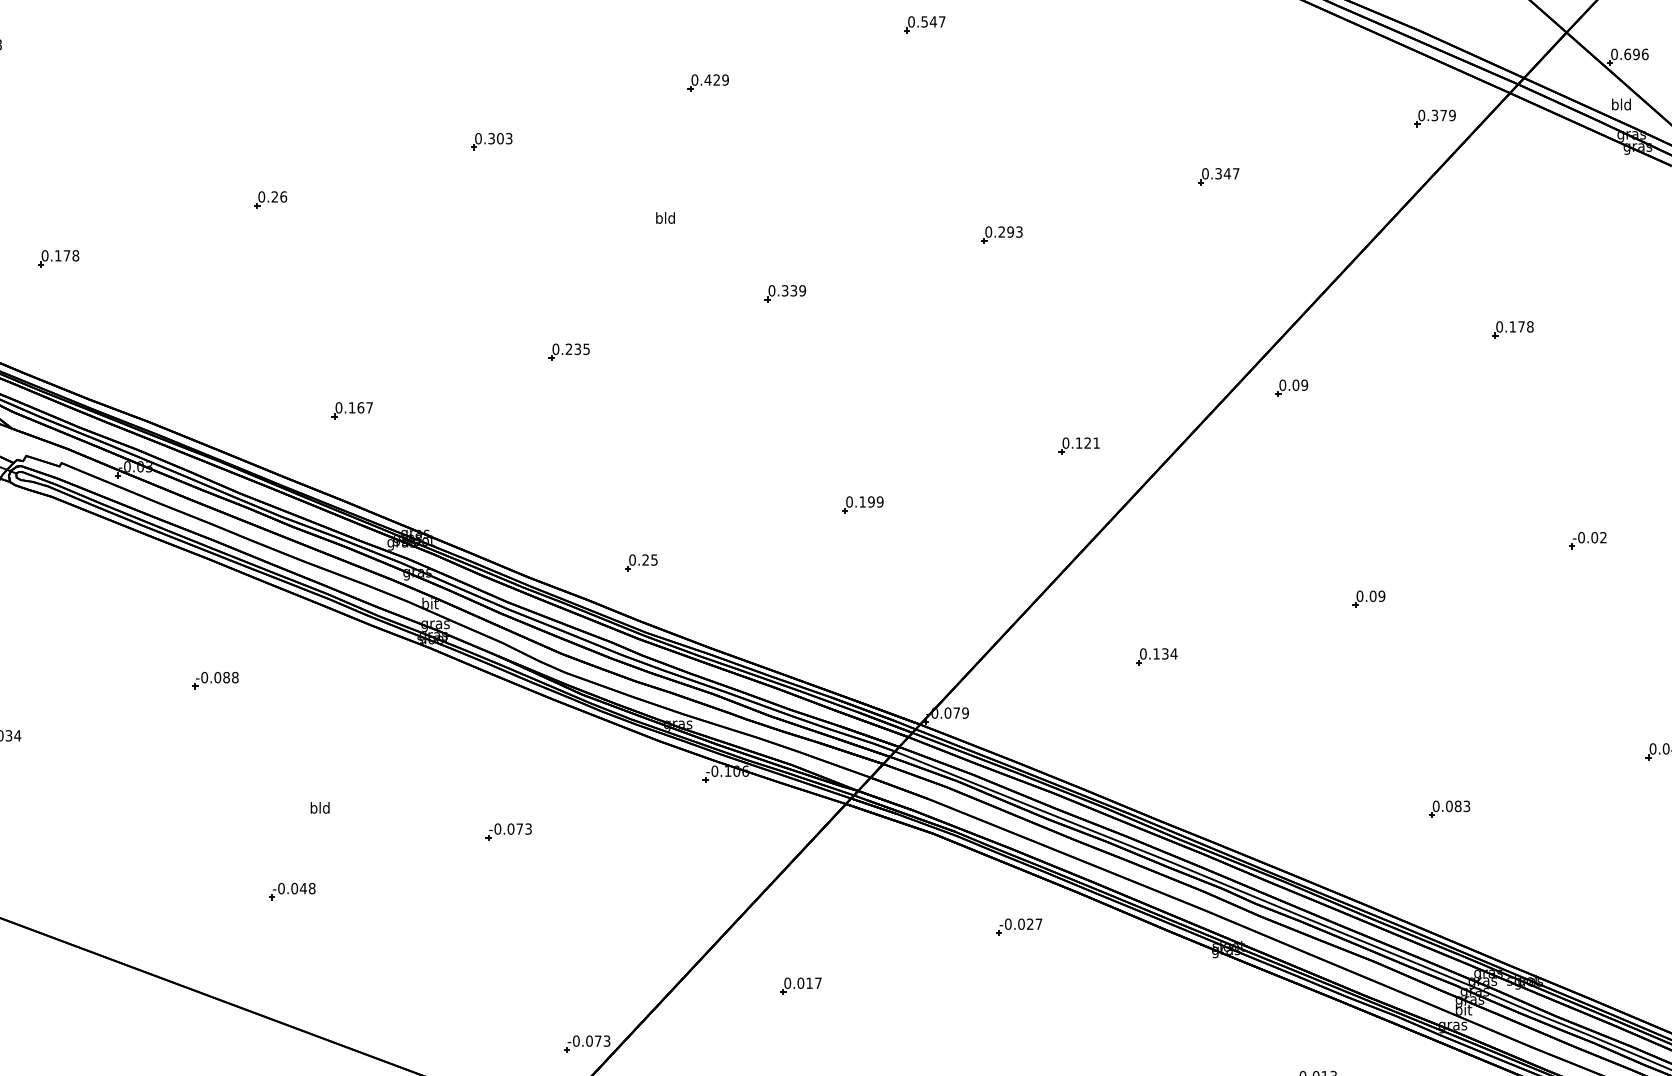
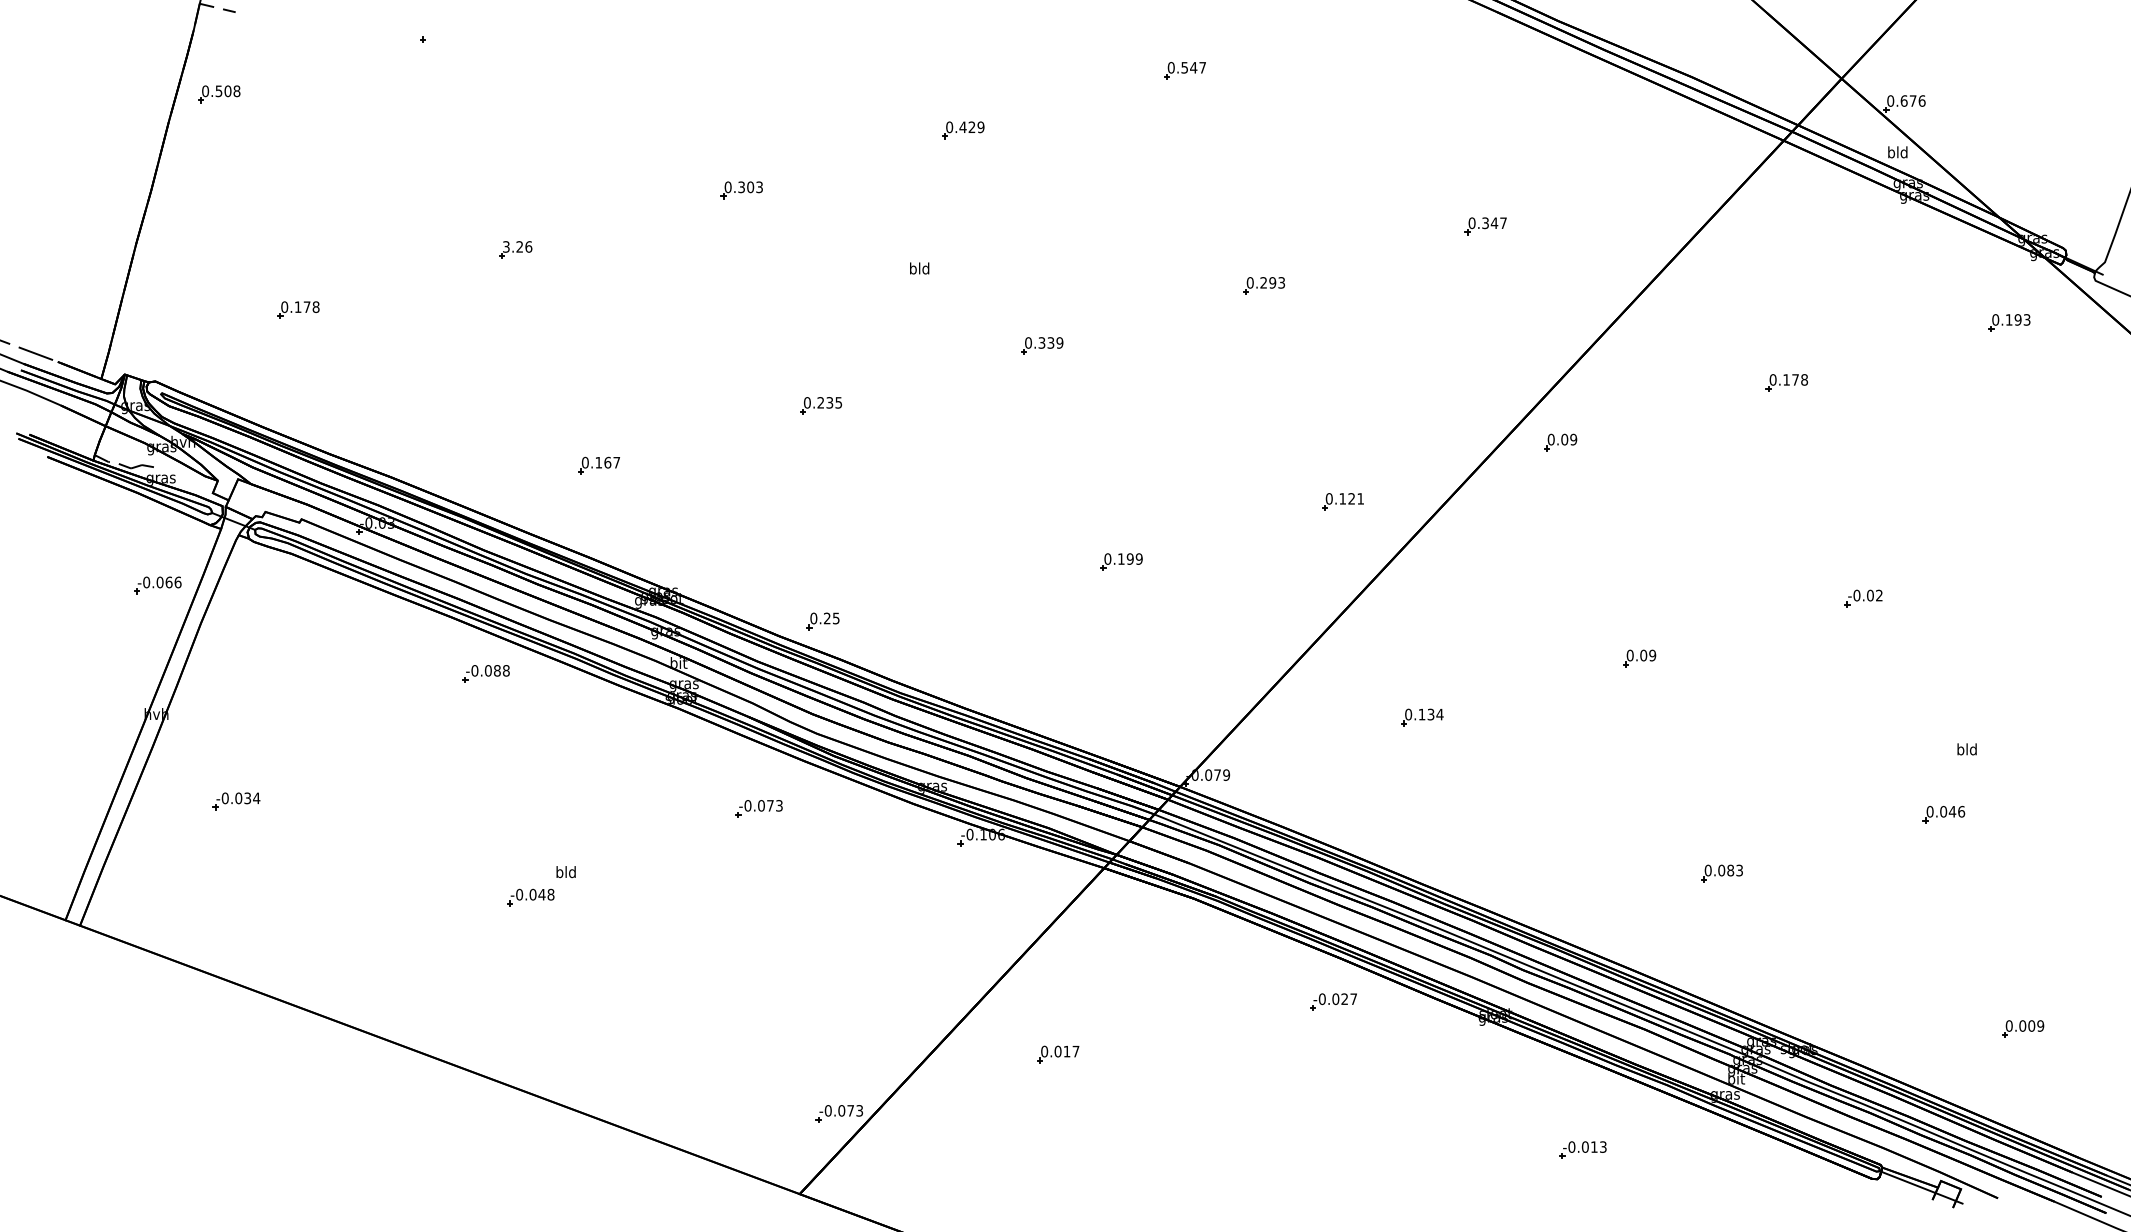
text: (1635, 53) -> (1912, 100), 0.696 -> 0.676
part: (1435, 118) -> (1707, 166), removed
text: (260, 196) -> (505, 246), 0.26 -> 3.26
part: (641, 562) -> (822, 621), moved
part: (214, 680) -> (485, 673), moved
part: (508, 831) -> (758, 808), moved
part: (292, 891) -> (530, 897), moved
part: (1019, 926) -> (1333, 1001), moved

